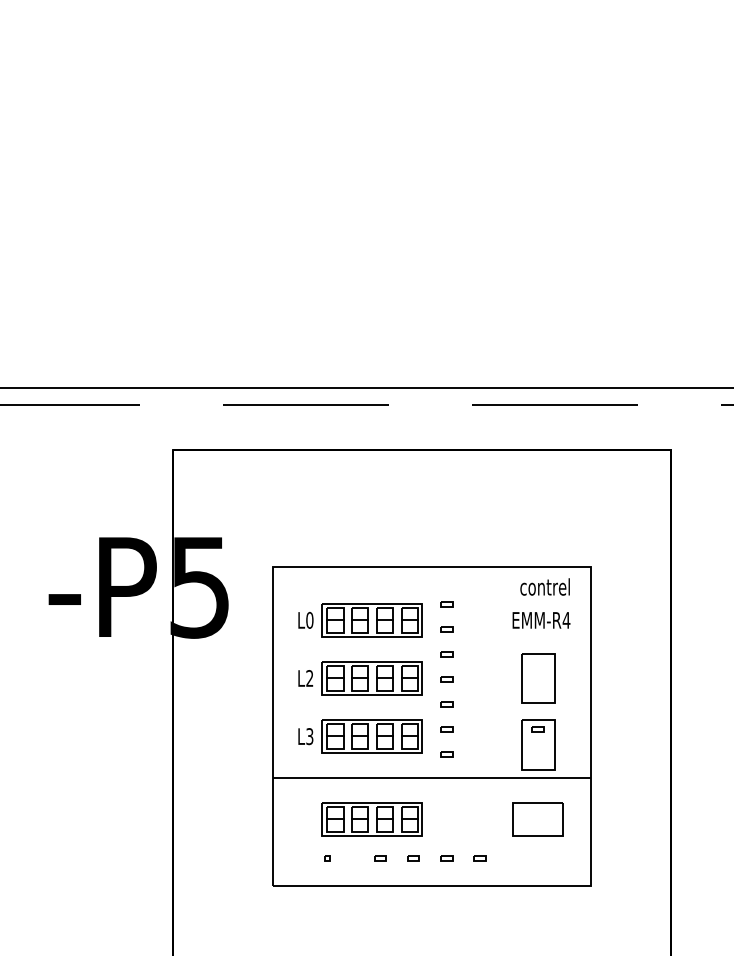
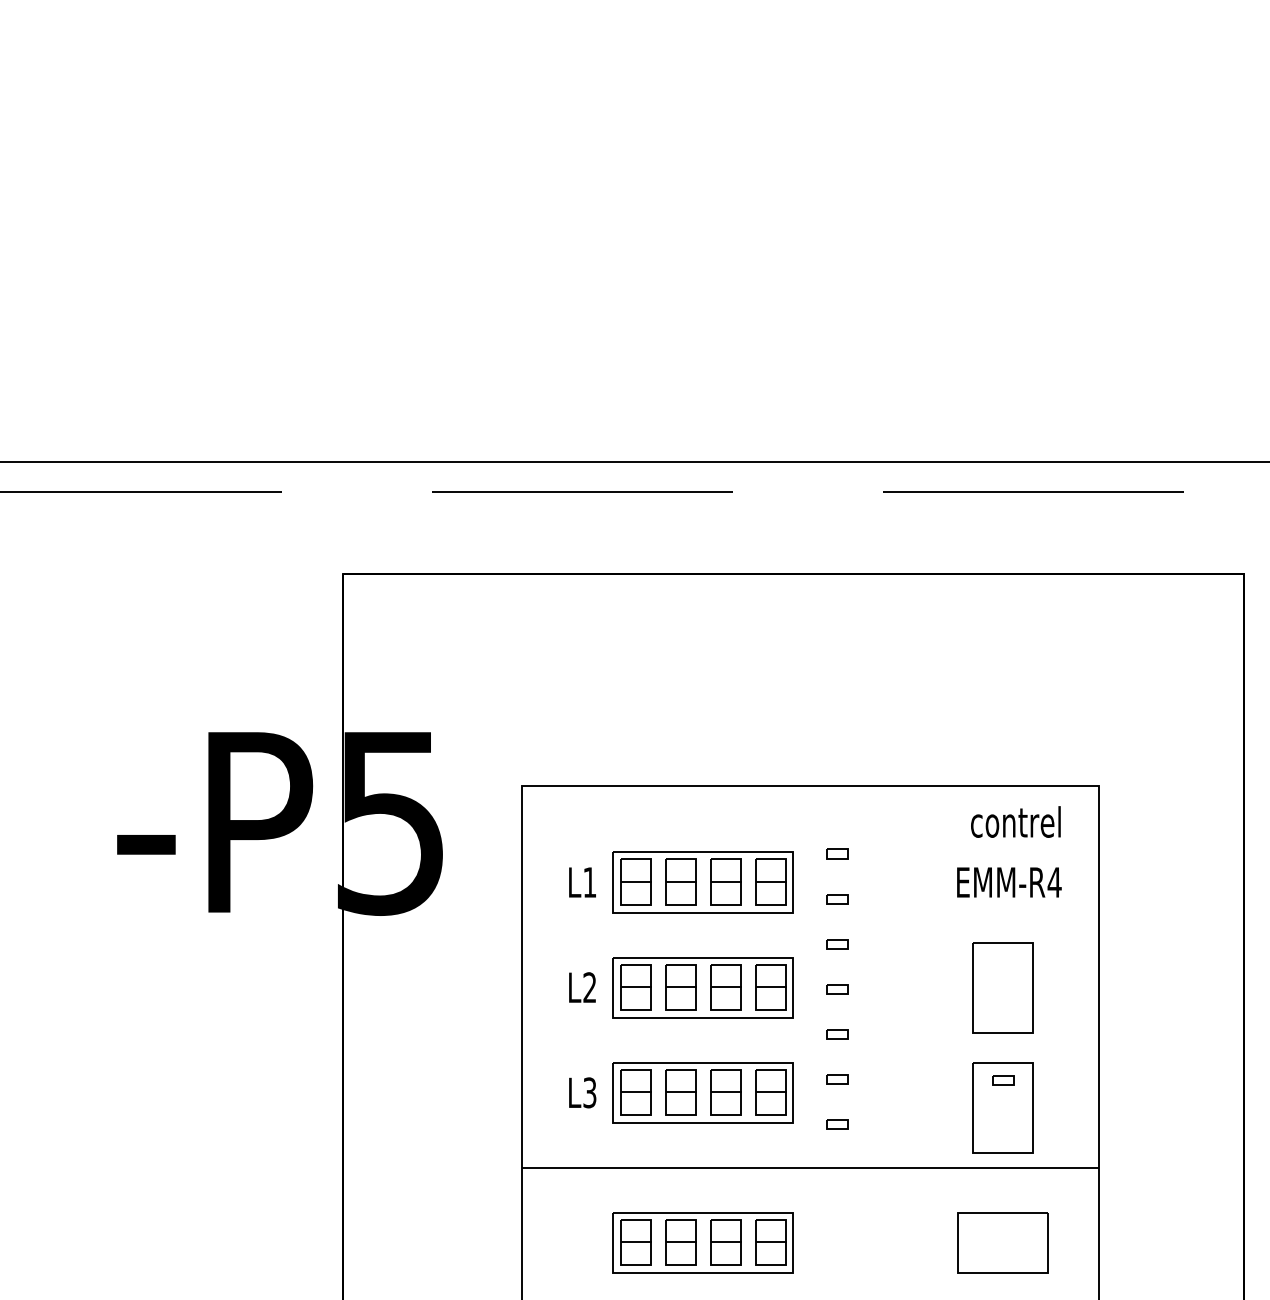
text: (309, 619) -> (589, 880), L0 -> L1

